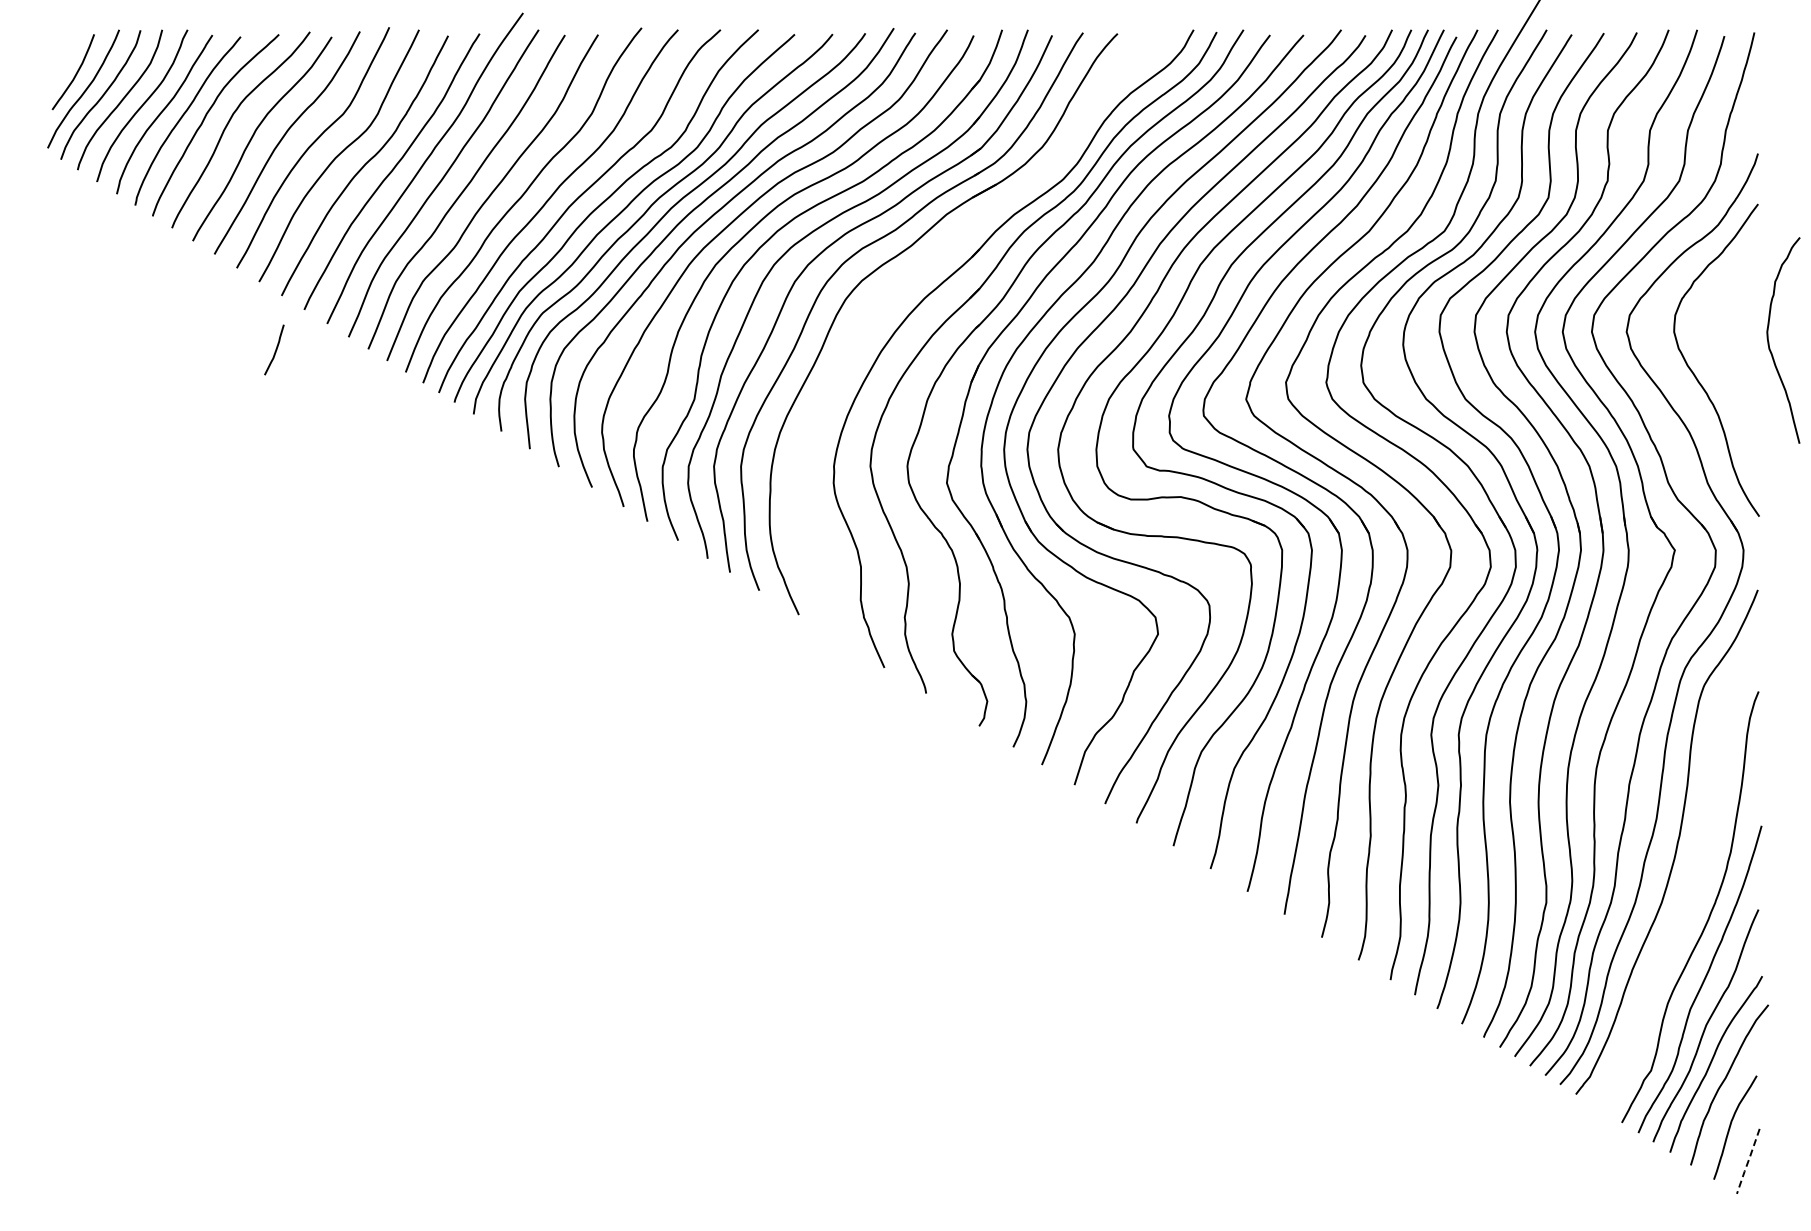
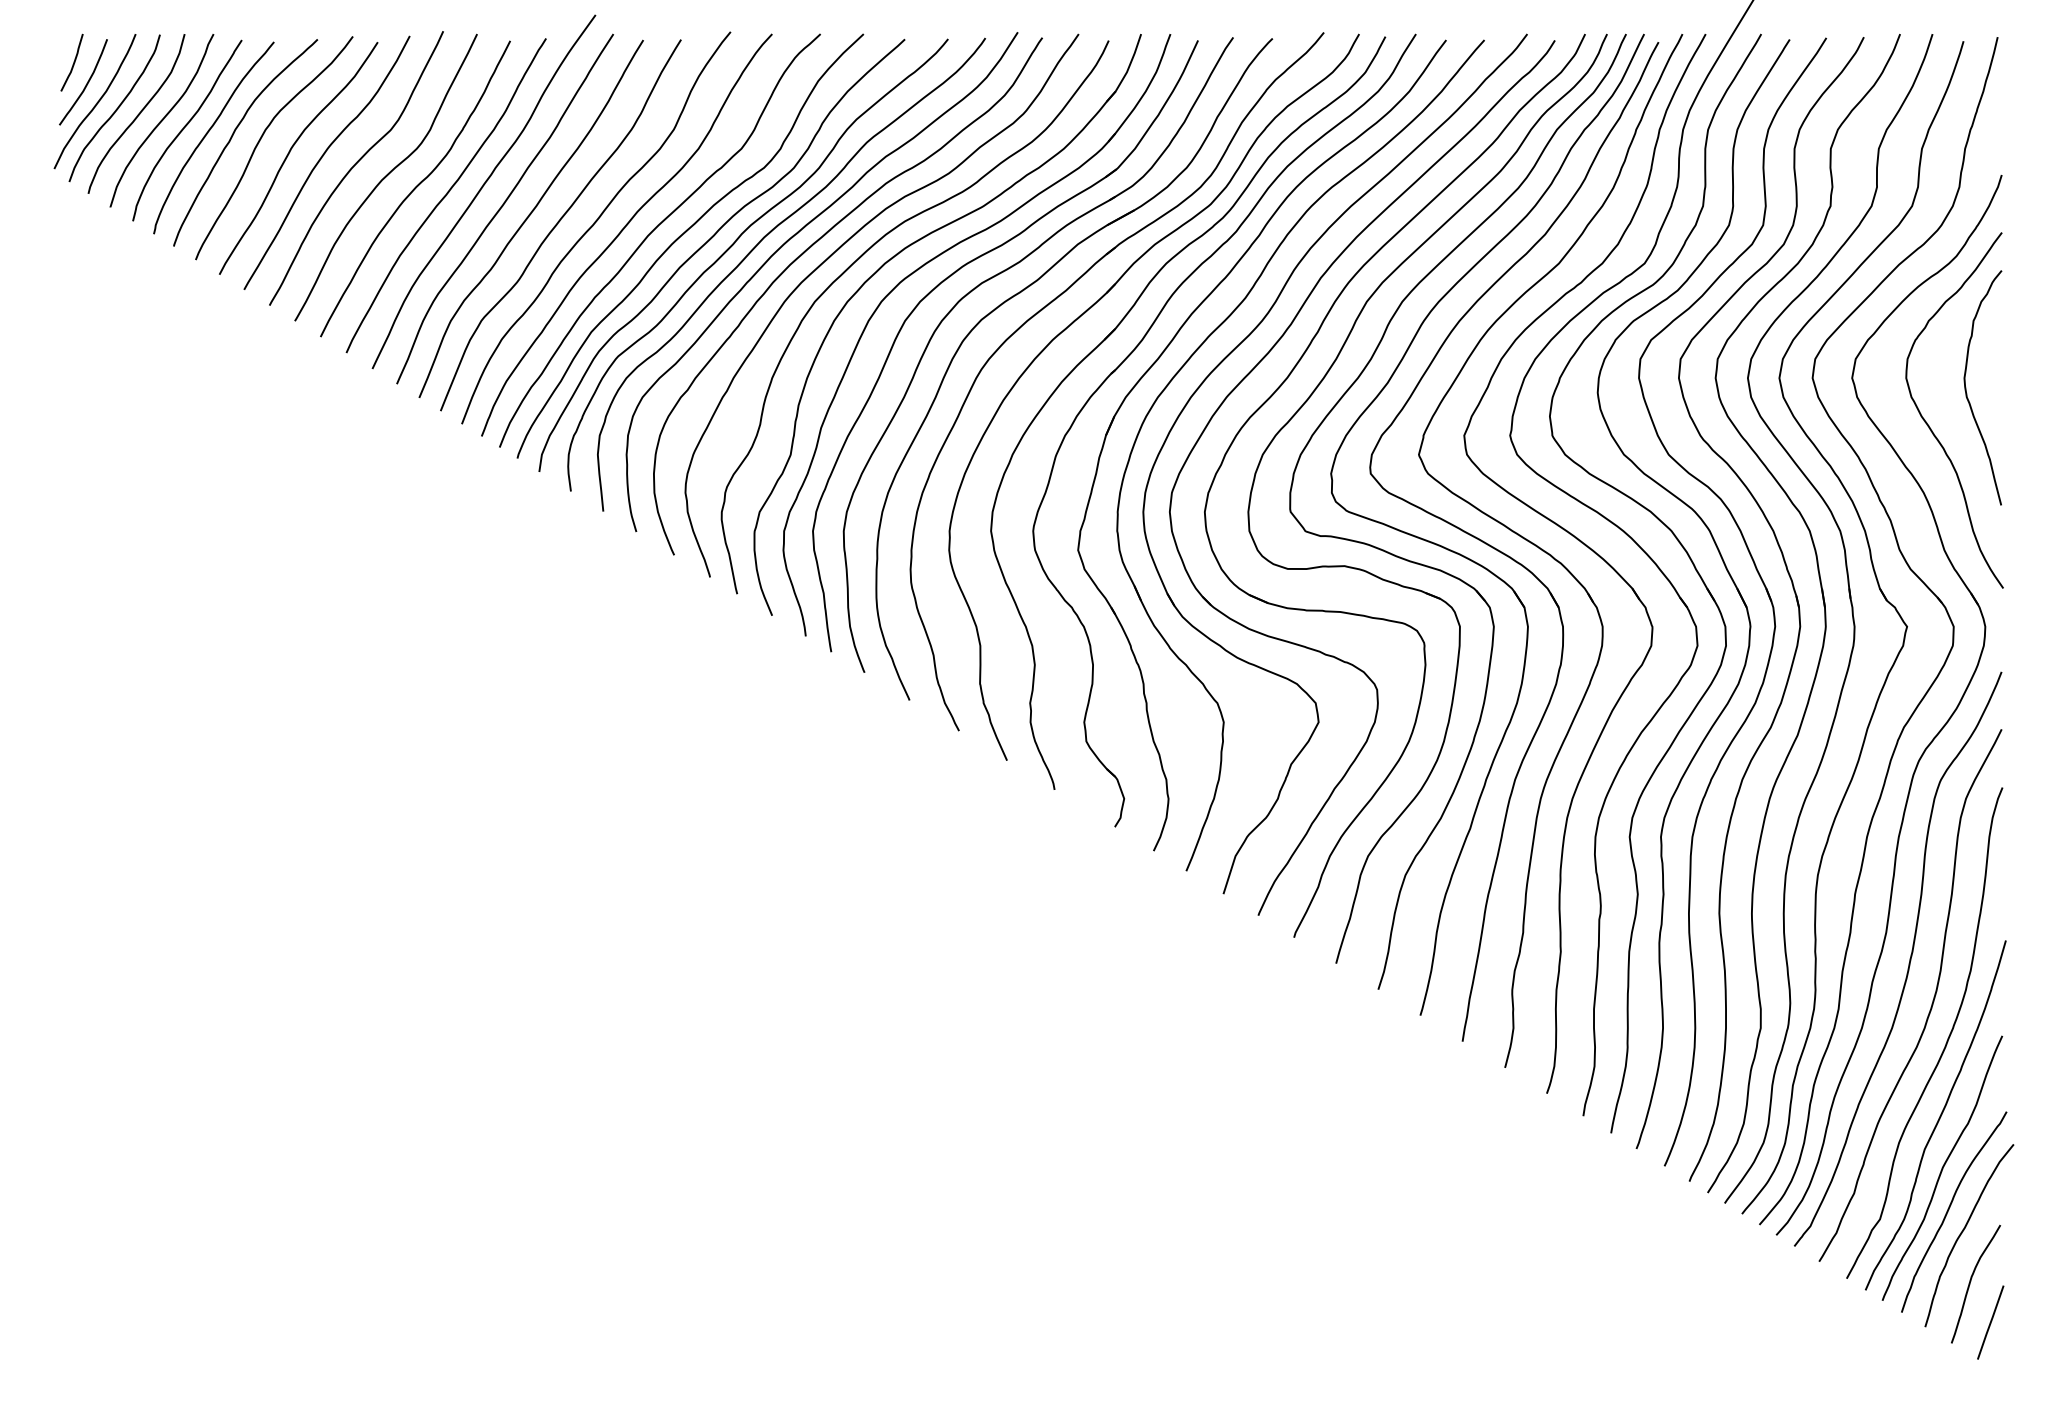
part: (922, 267) -> (1050, 304), added
curve: (1769, 341) -> (1967, 388), moved
curve: (275, 349) -> (73, 62), moved
curve: (1696, 880) -> (1931, 1002), added
line: (1748, 1161) -> (1990, 1322), dashed -> solid

